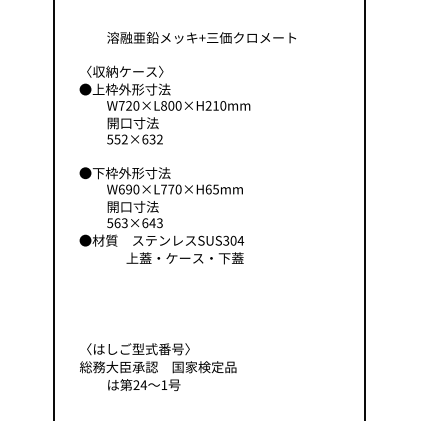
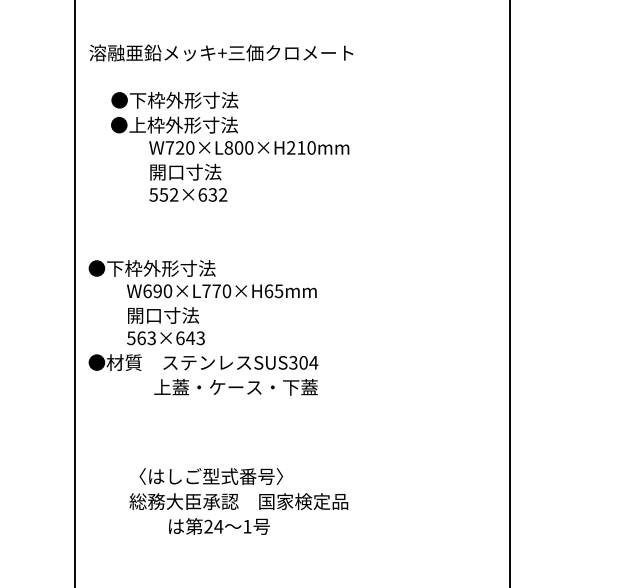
text: (201, 37) -> (221, 52), moved
text: (125, 71) -> (175, 99), 〈収納ケース〉 -> ●下枠外形寸法
text: (161, 215) -> (203, 327), moved
text: (158, 366) -> (239, 500), moved

